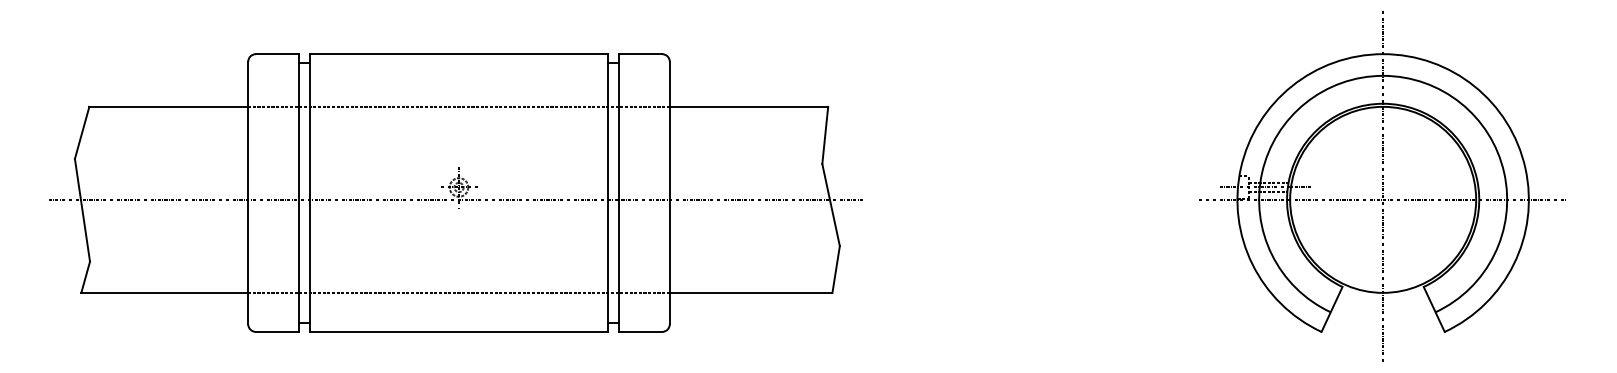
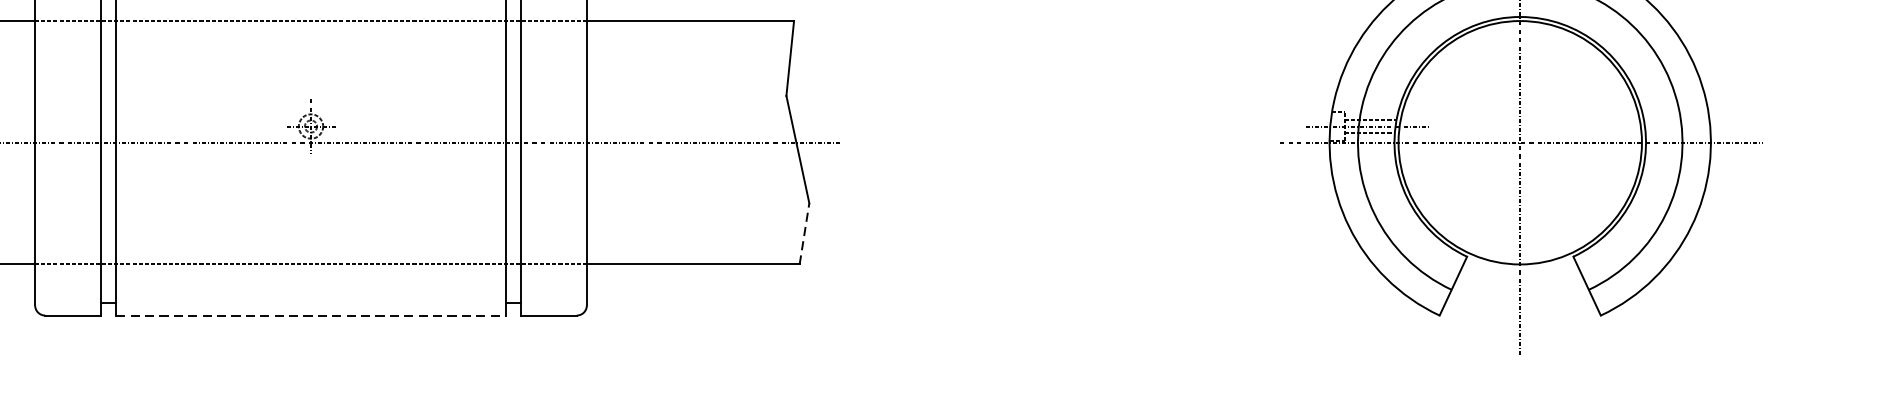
line: (836, 269) -> (804, 233), solid -> dashed
line: (459, 331) -> (311, 314), solid -> dashed

